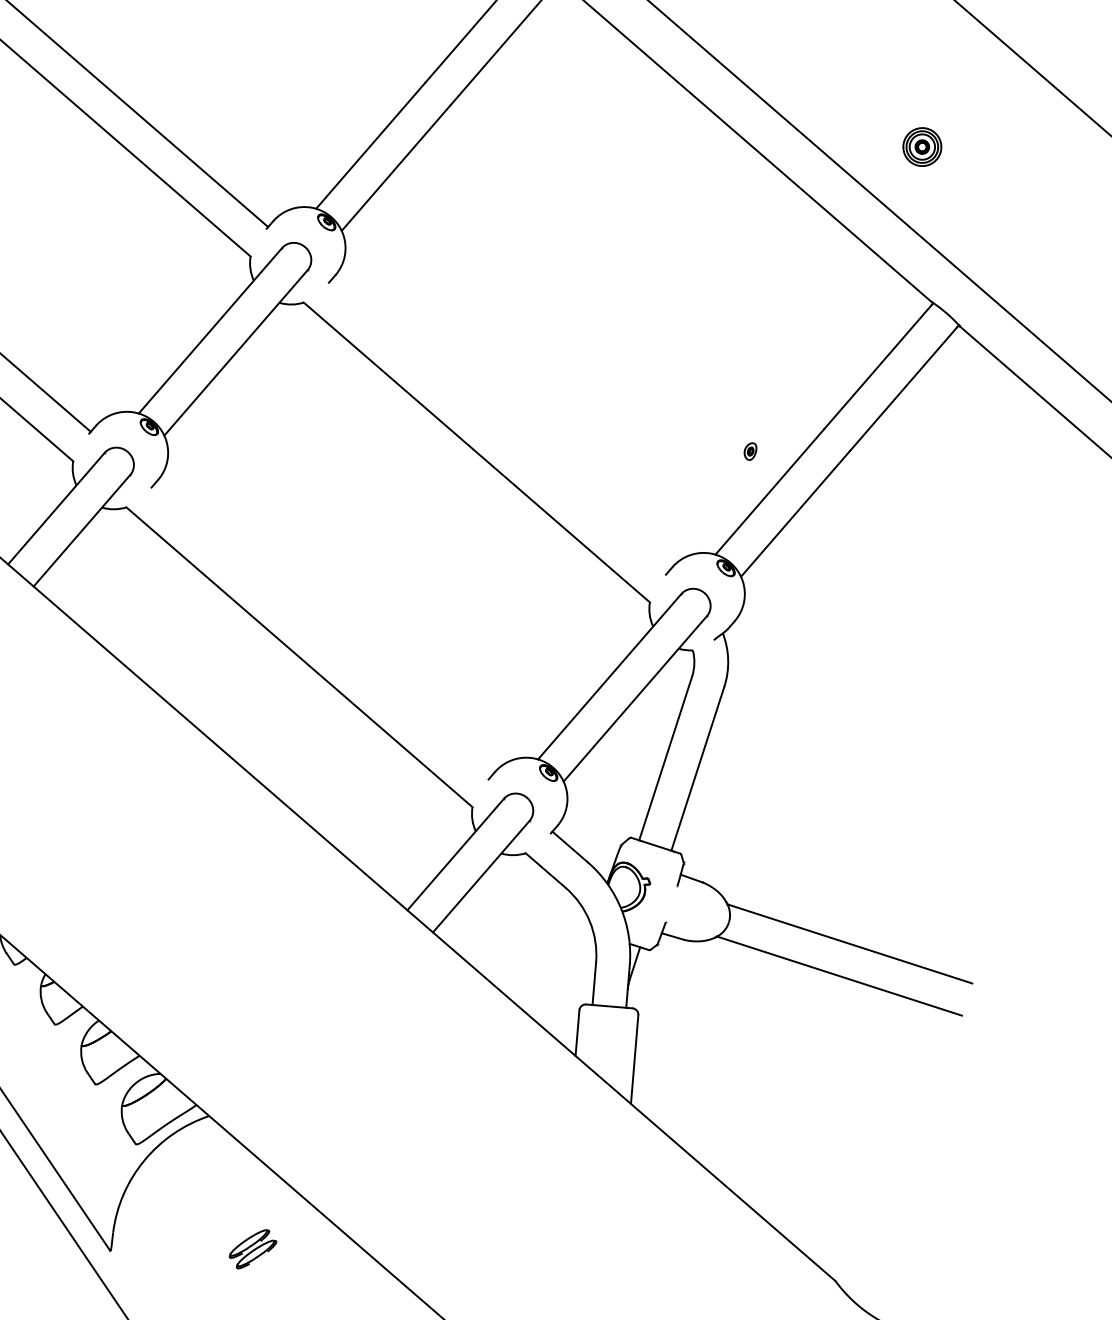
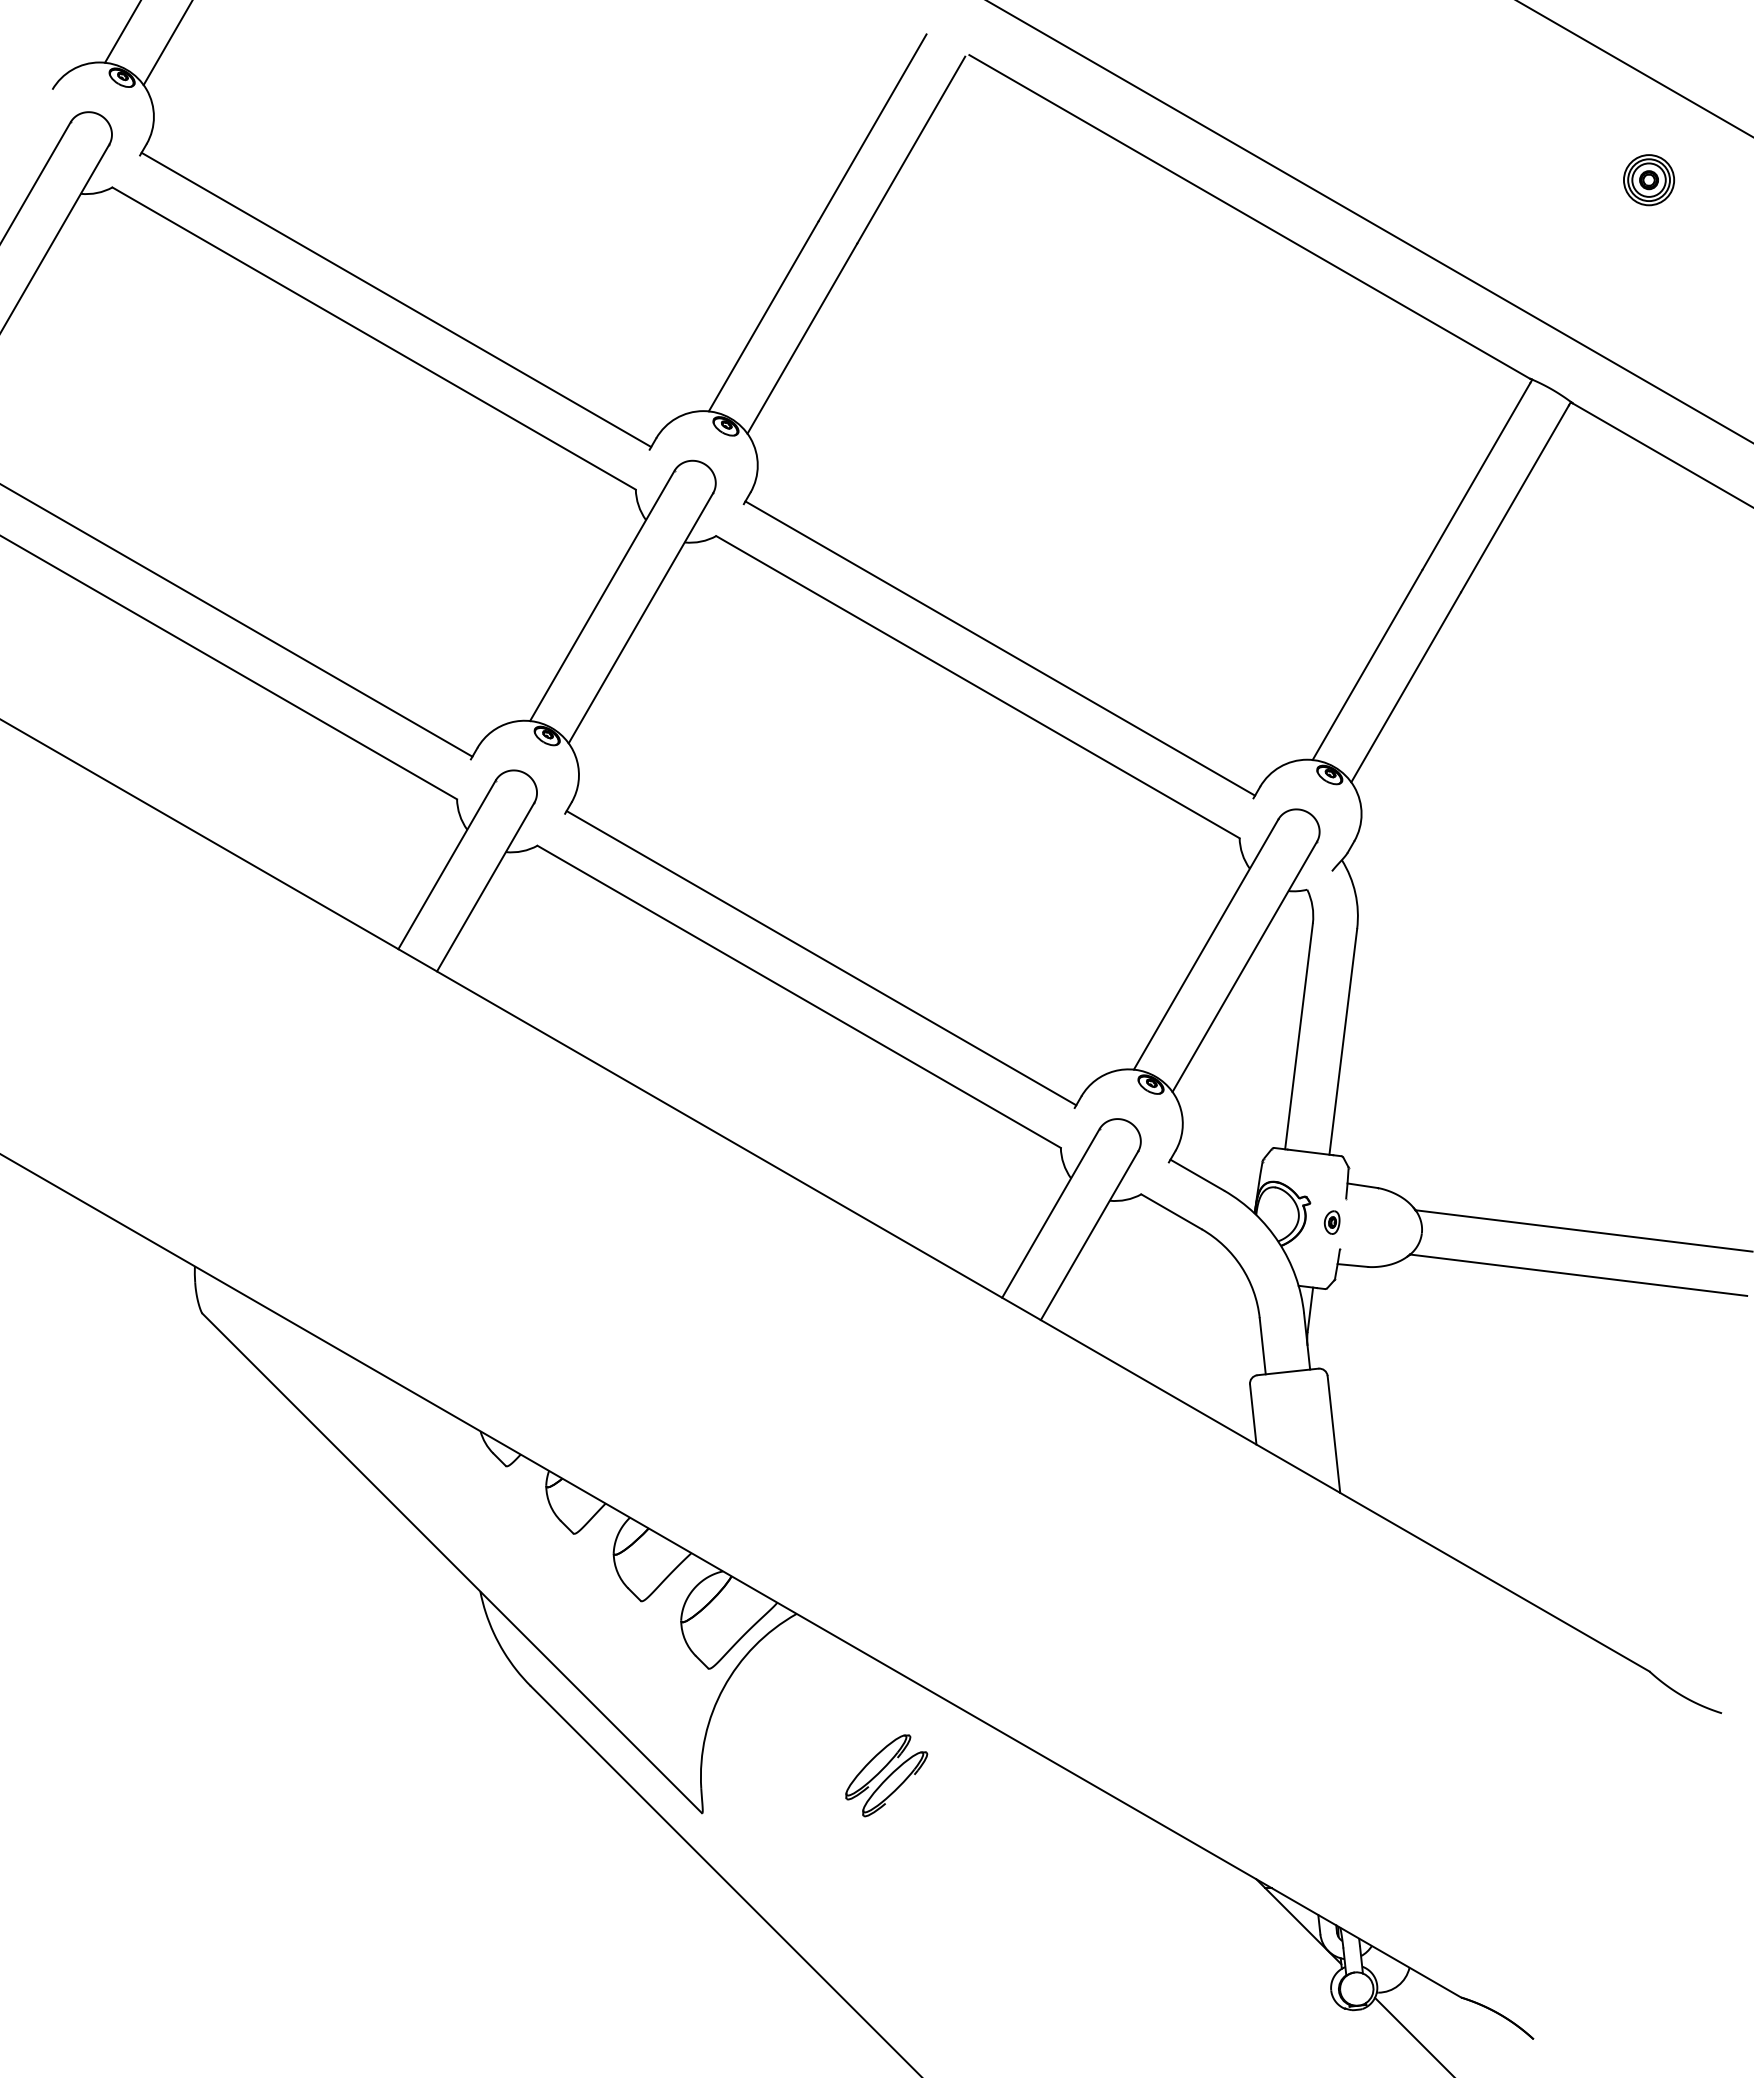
part: (922, 147) -> (1649, 180), moved
line: (499, 426) -> (1000, 648), added
part: (749, 451) -> (1331, 1222), moved
line: (321, 631) -> (821, 958), added
part: (252, 1249) -> (886, 1775), size x1.43

